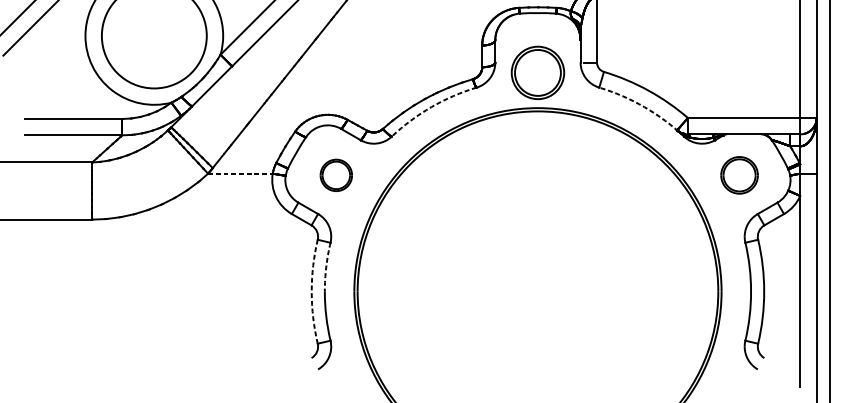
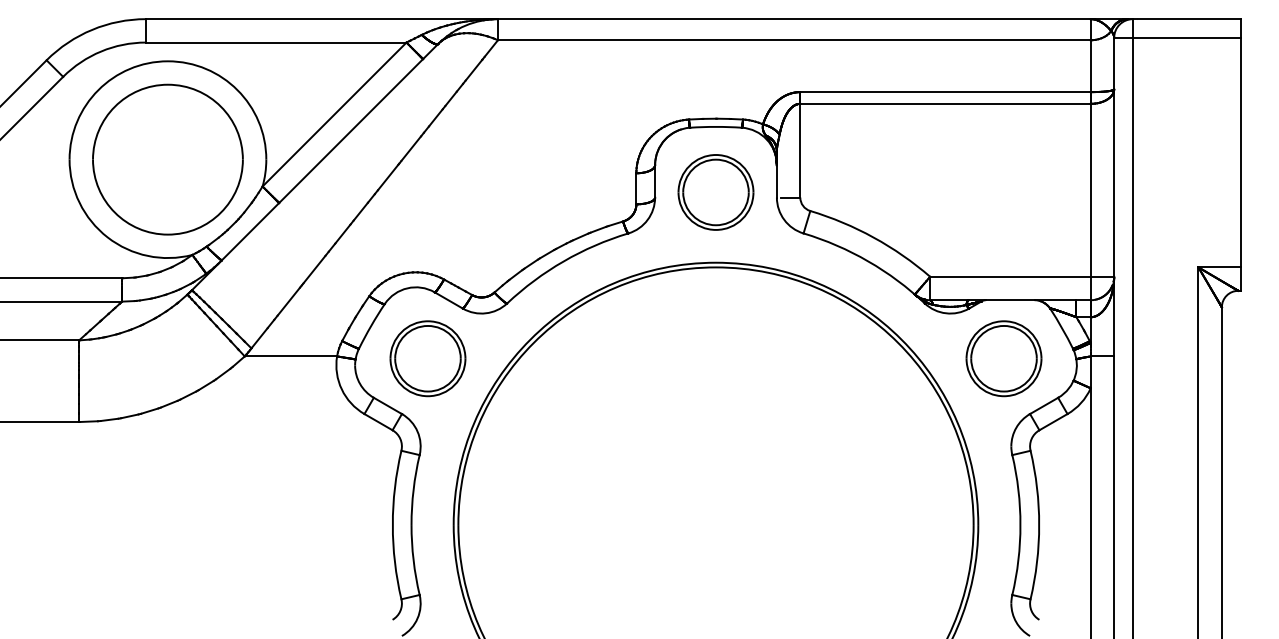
part: (537, 72) -> (715, 192), moved
arc: (431, 107) -> (563, 261), dashed -> solid
arc: (644, 107) -> (868, 261), dashed -> solid
line: (240, 173) -> (291, 356), dashed -> solid
part: (336, 175) -> (427, 358), size x1.67
part: (739, 175) -> (1003, 358), size x1.43
arc: (326, 266) -> (413, 489), dashed -> solid
arc: (311, 292) -> (392, 525), dashed -> solid

